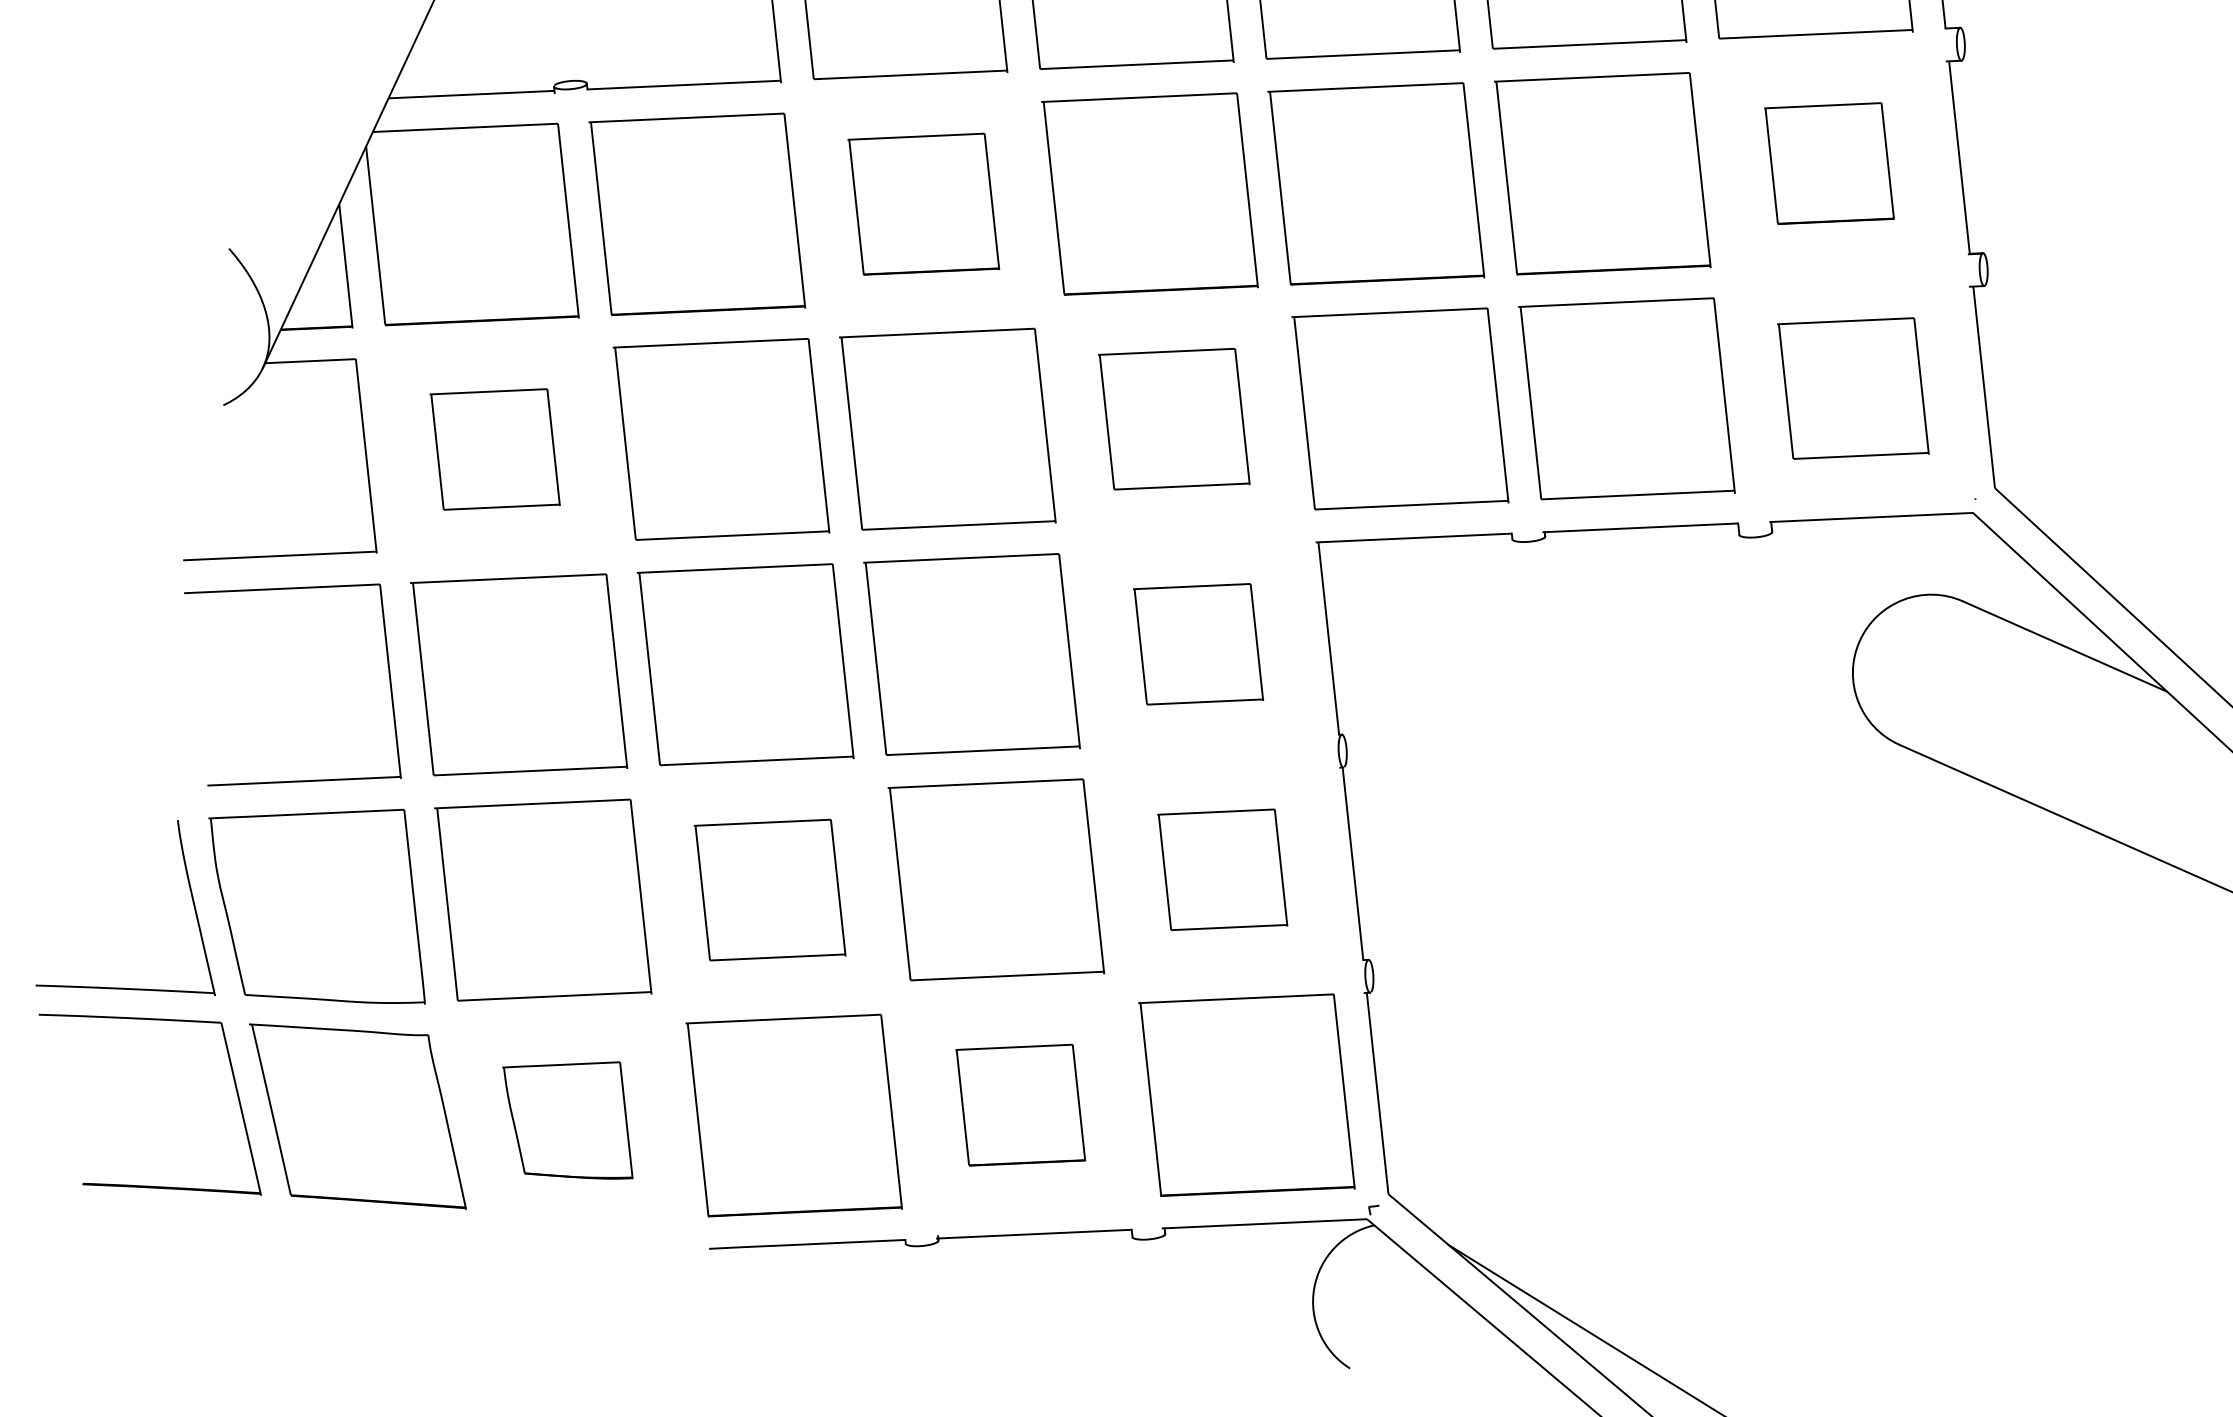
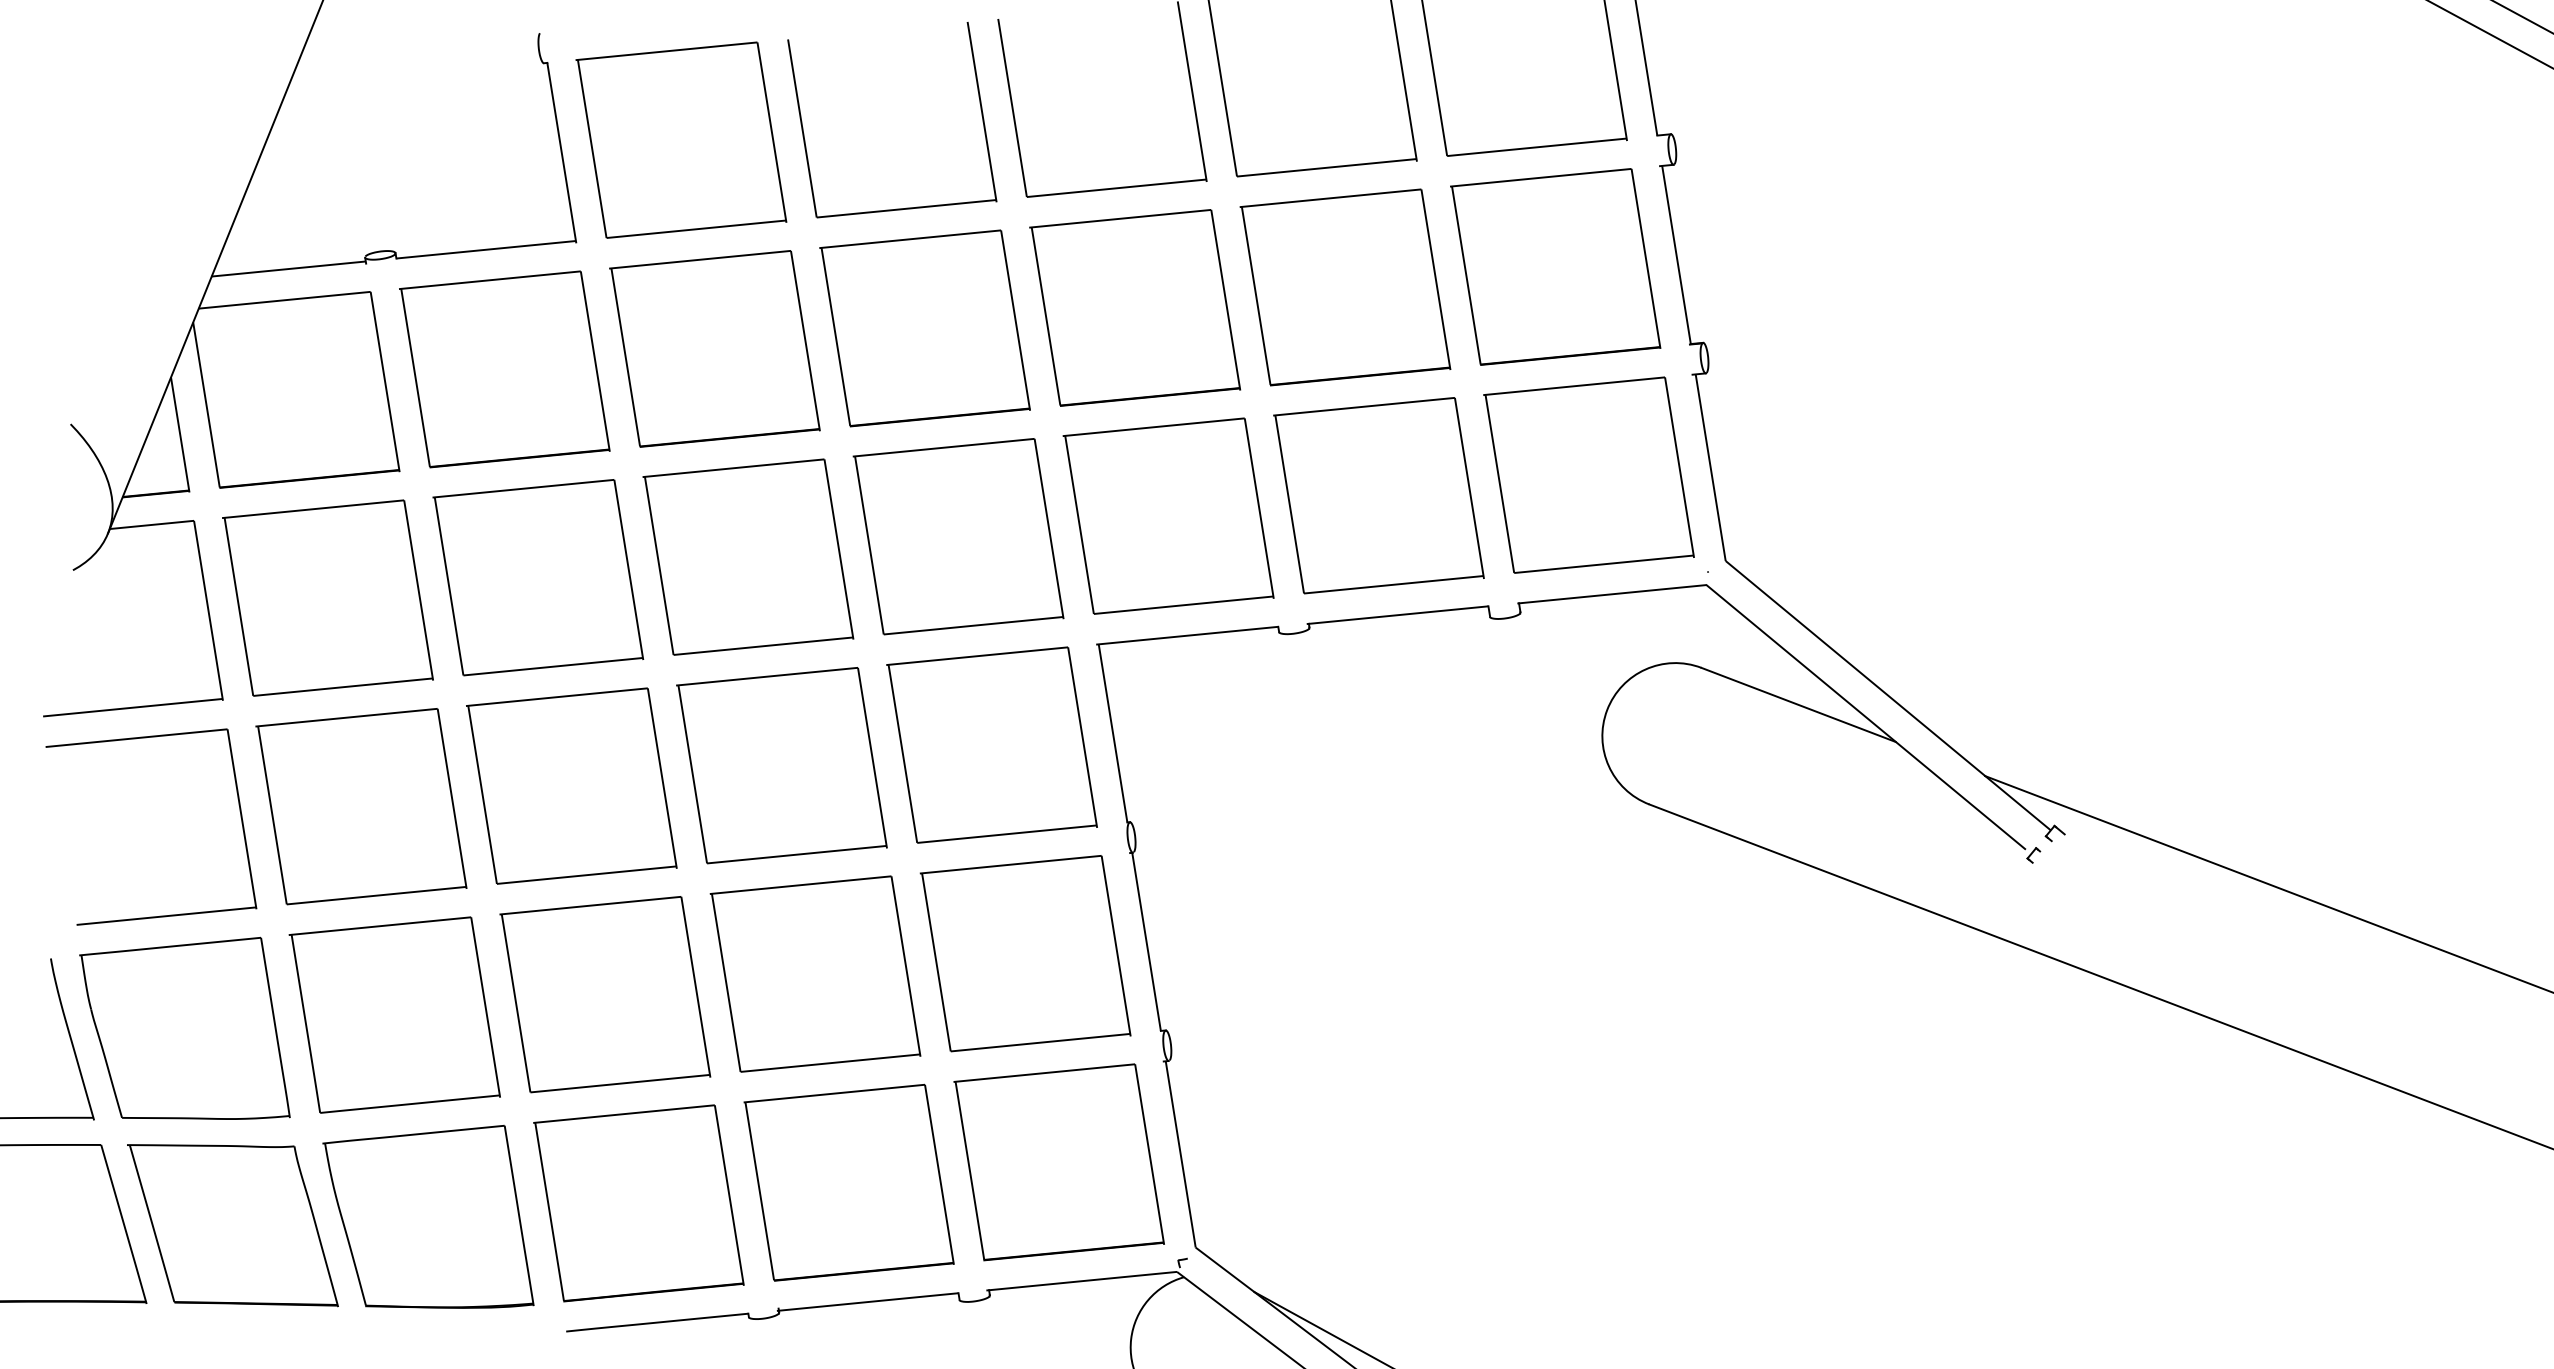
part: (1829, 163) -> (1555, 266), size x1.67
part: (923, 203) -> (714, 348), size x1.43
part: (1852, 387) -> (1588, 474), size x1.43
part: (1174, 418) -> (958, 536), size x1.43
part: (494, 448) -> (327, 597), size x1.67
part: (1197, 643) -> (991, 744), size x1.67
part: (1222, 869) -> (1025, 953), size x1.67
part: (770, 889) -> (605, 994), size x1.43
part: (1020, 1104) -> (848, 1182), size x1.67
part: (568, 1117) -> (428, 1216), size x1.67

